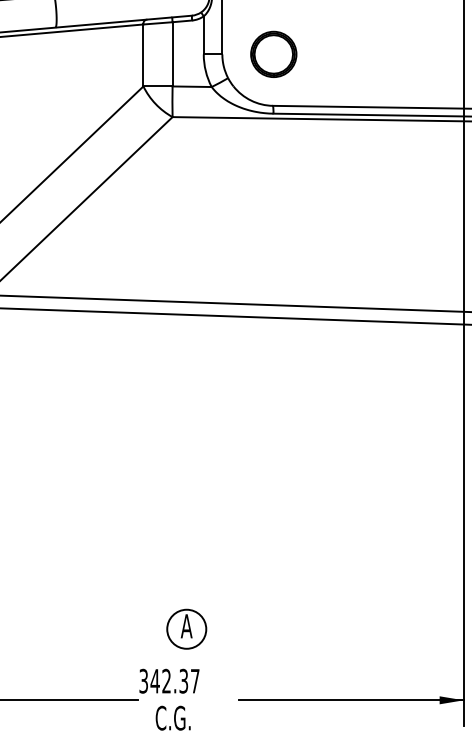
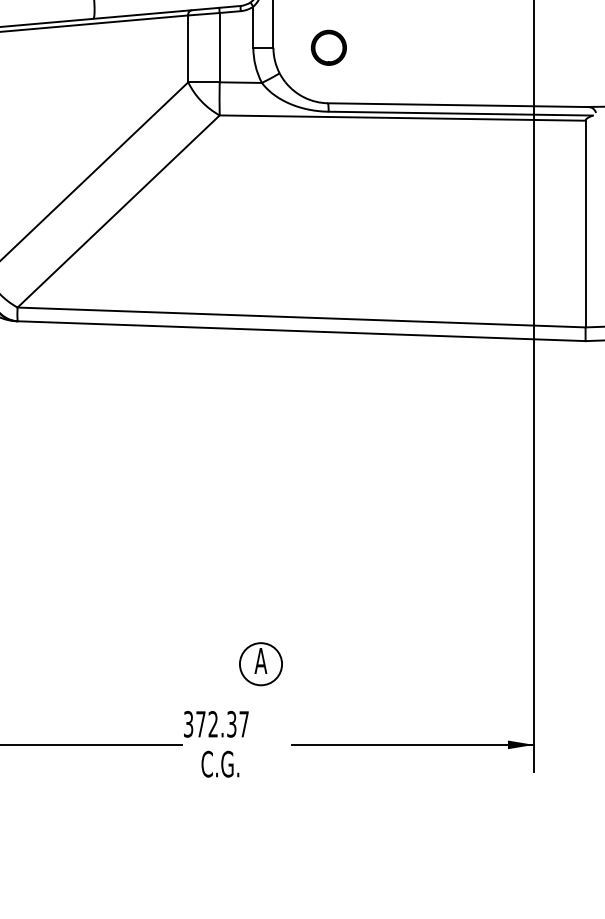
part: (273, 54) -> (328, 47), size x0.7
part: (186, 629) -> (260, 664), moved
text: (154, 681) -> (200, 724), 342.37 -> 372.37

